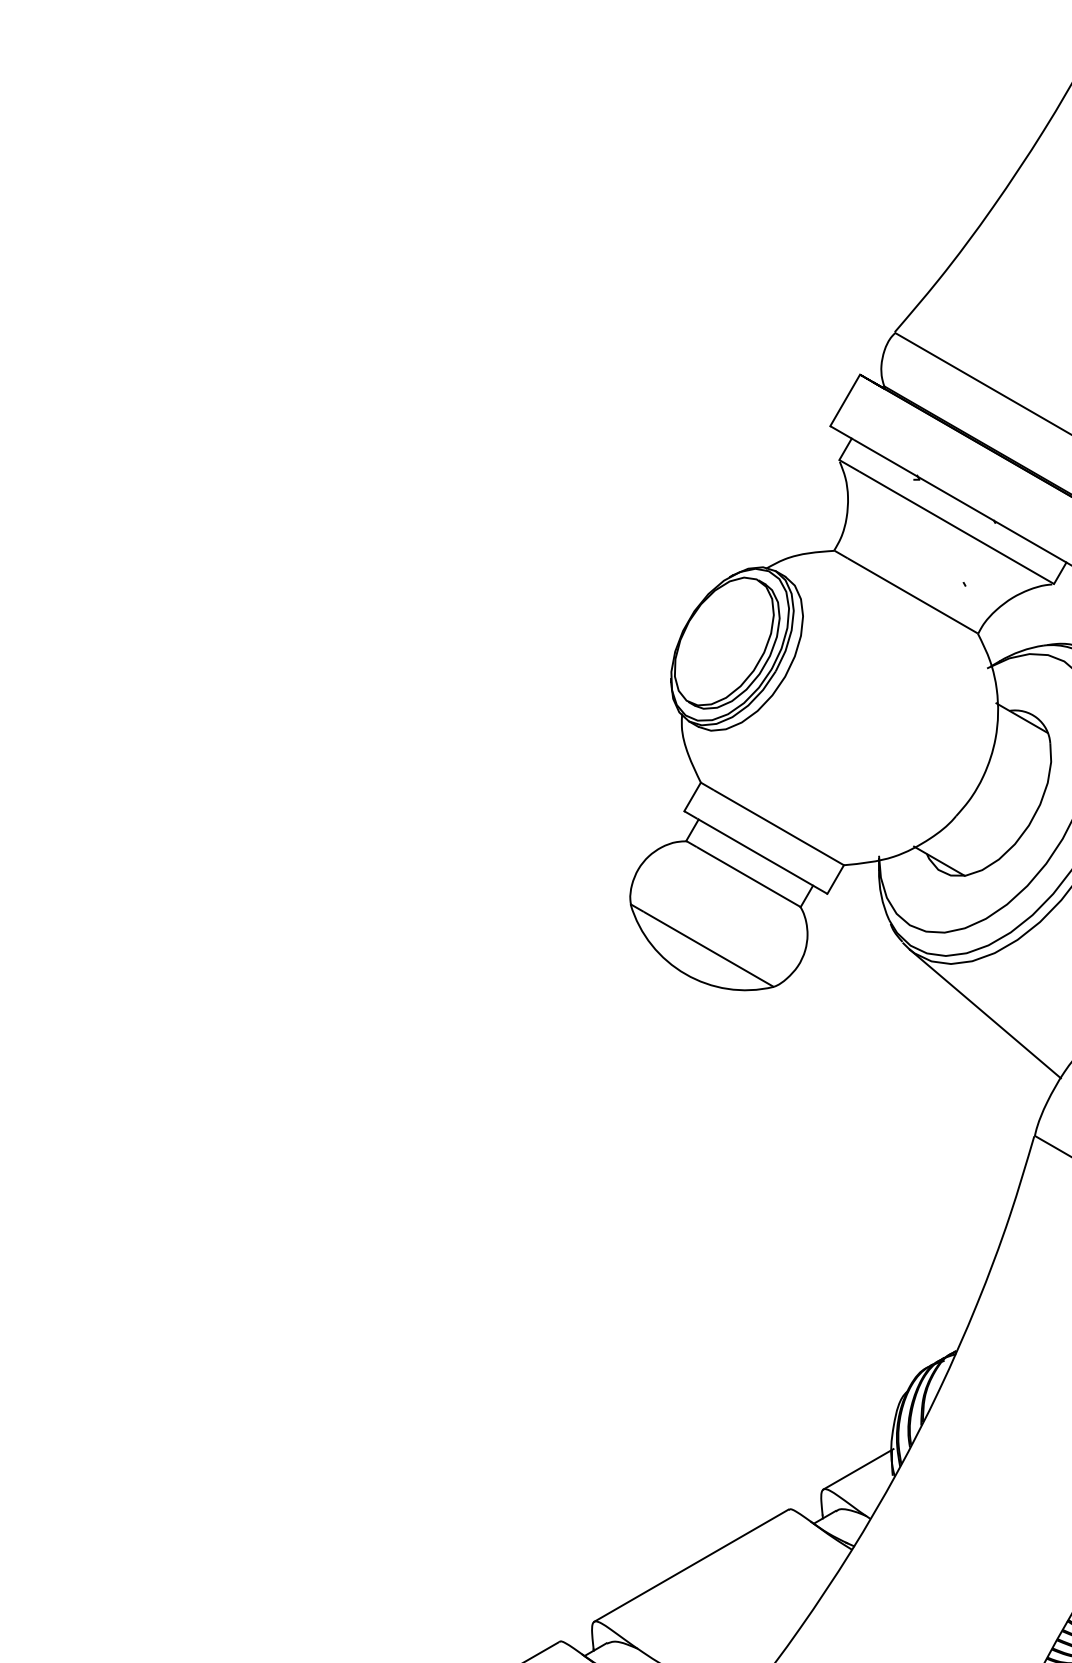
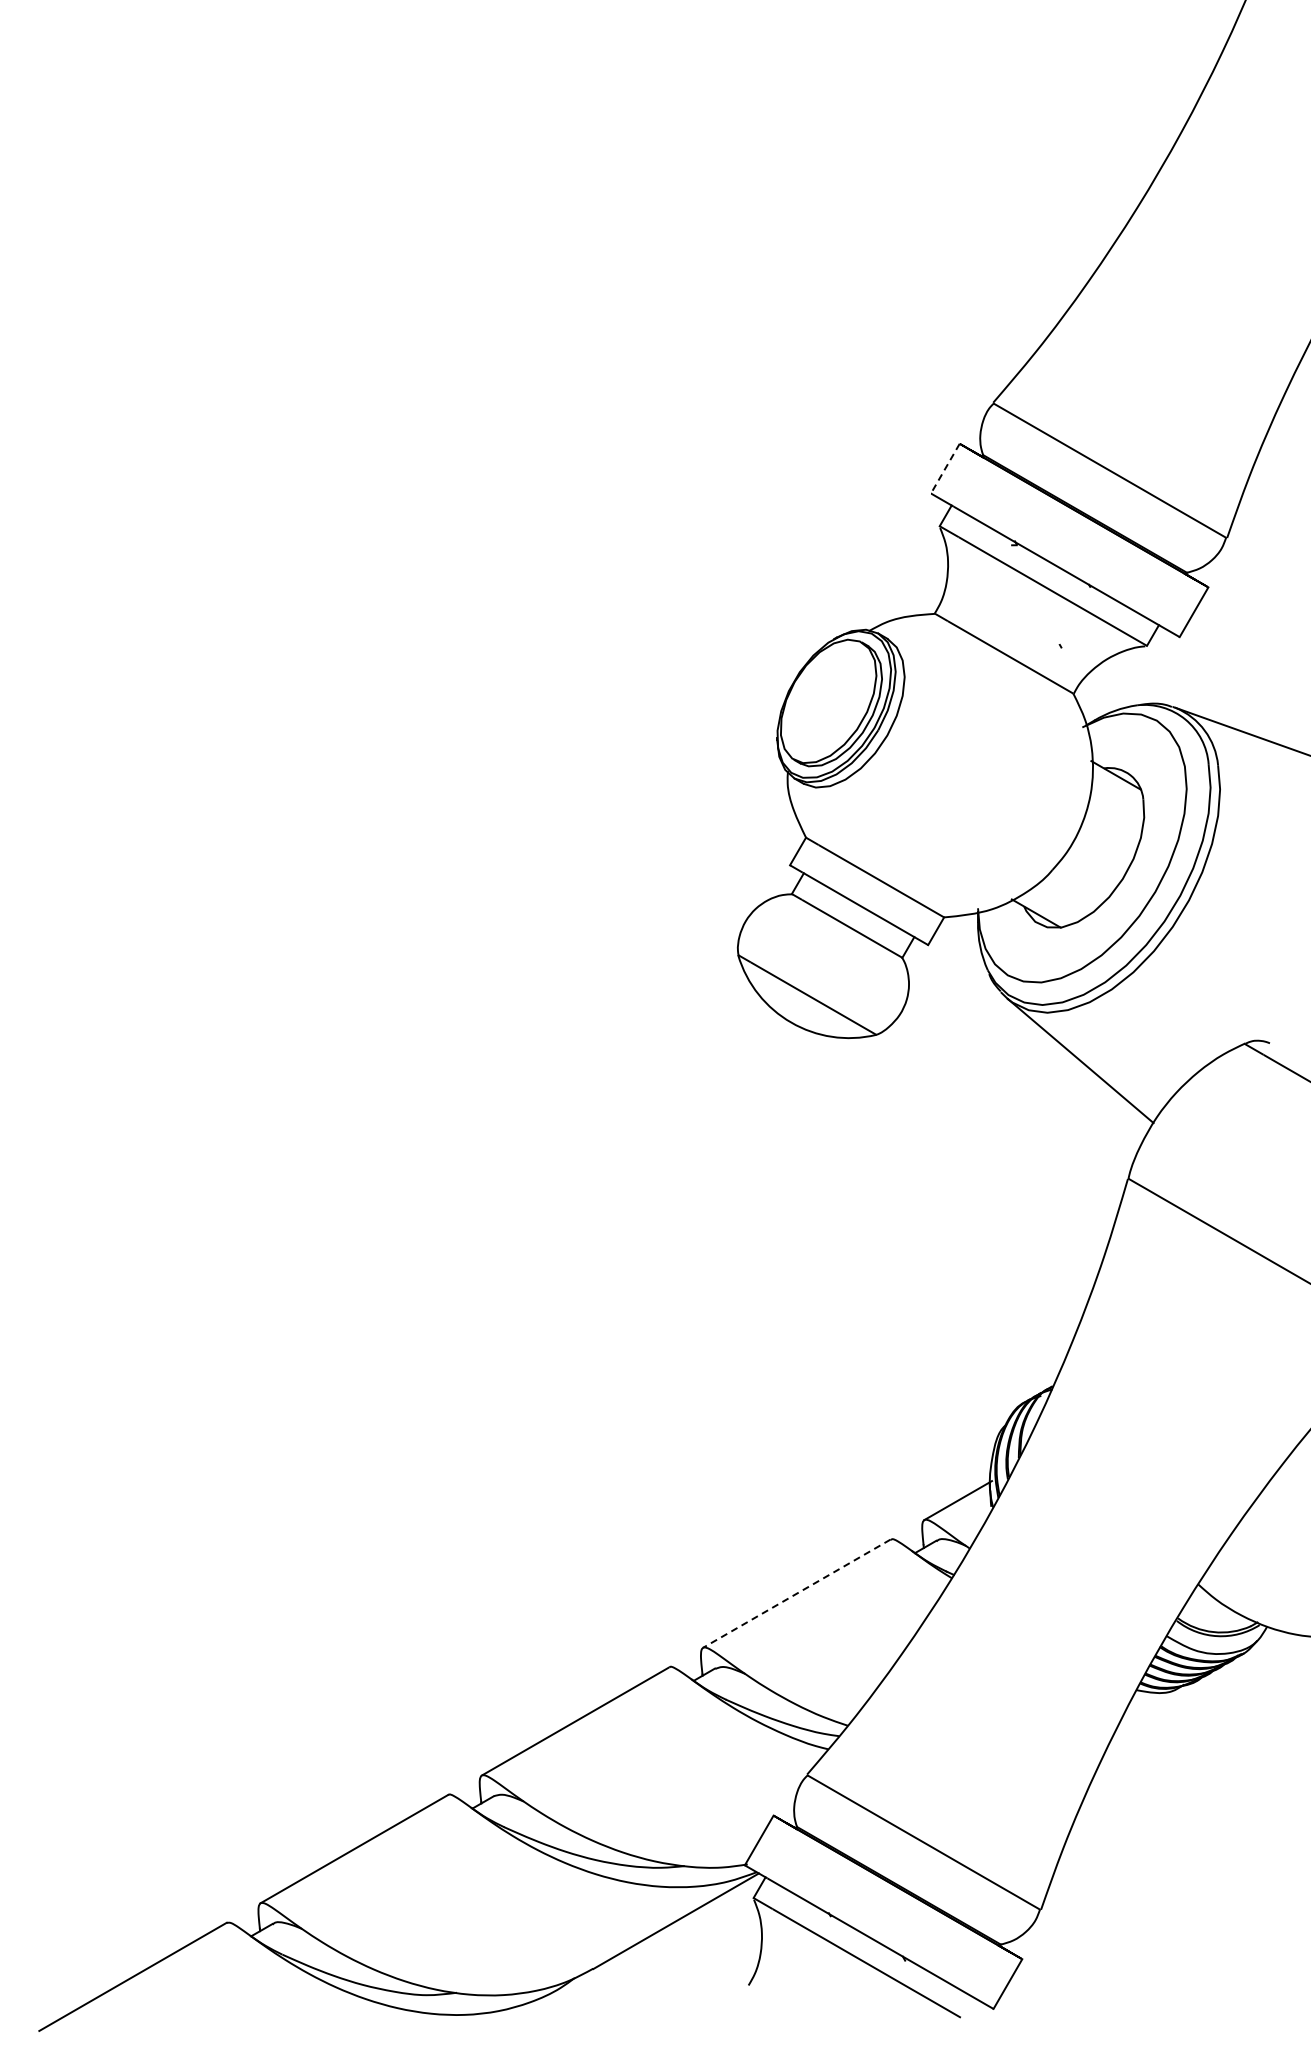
line: (845, 400) -> (945, 468), solid -> dashed
line: (691, 1565) -> (796, 1593), solid -> dashed

